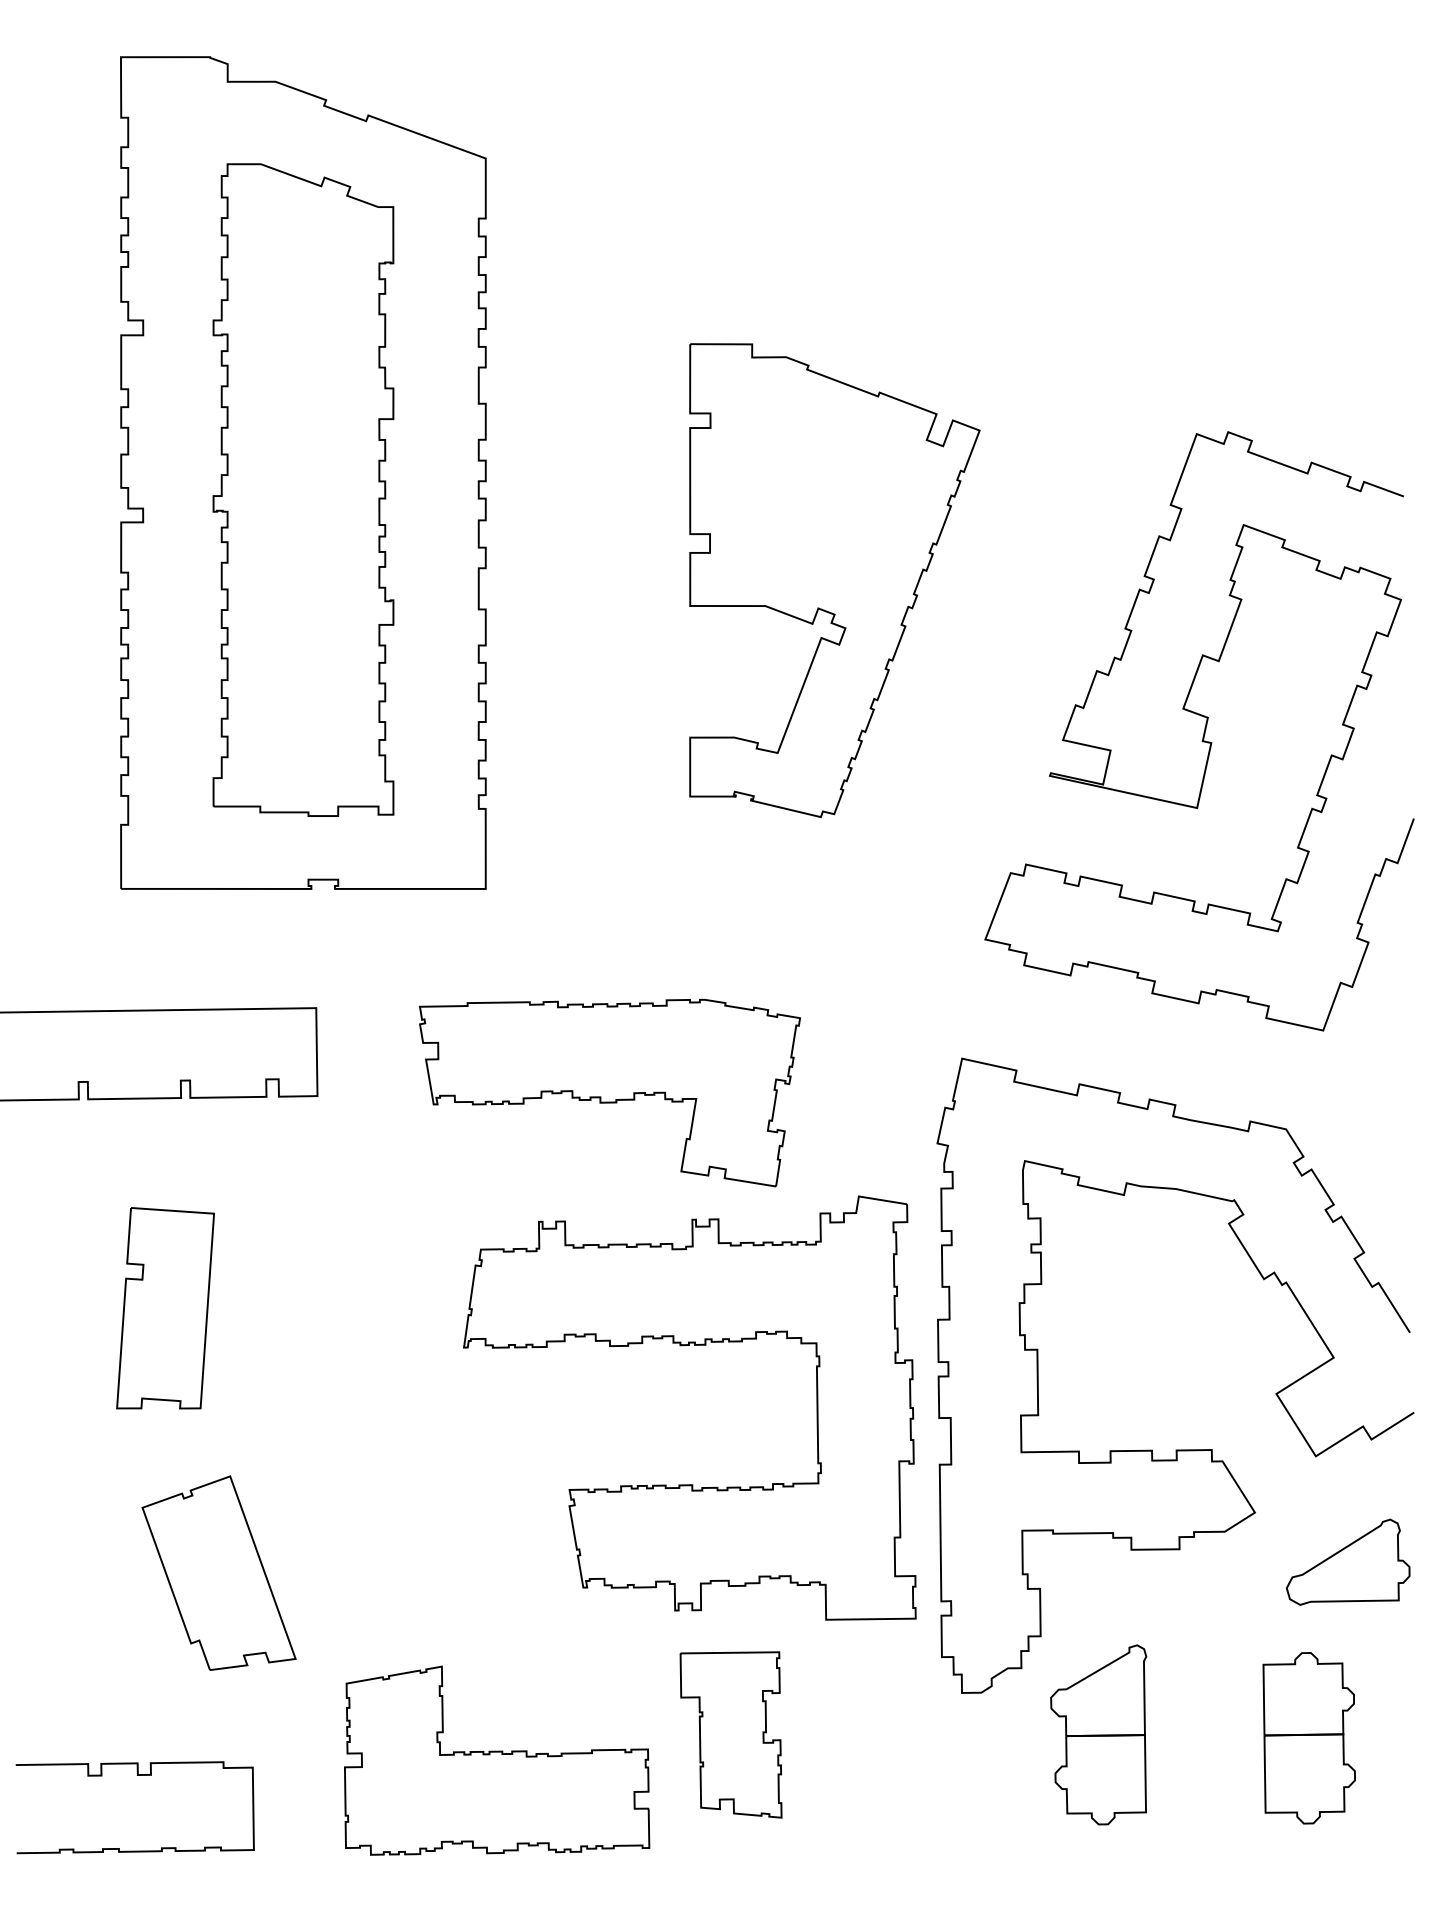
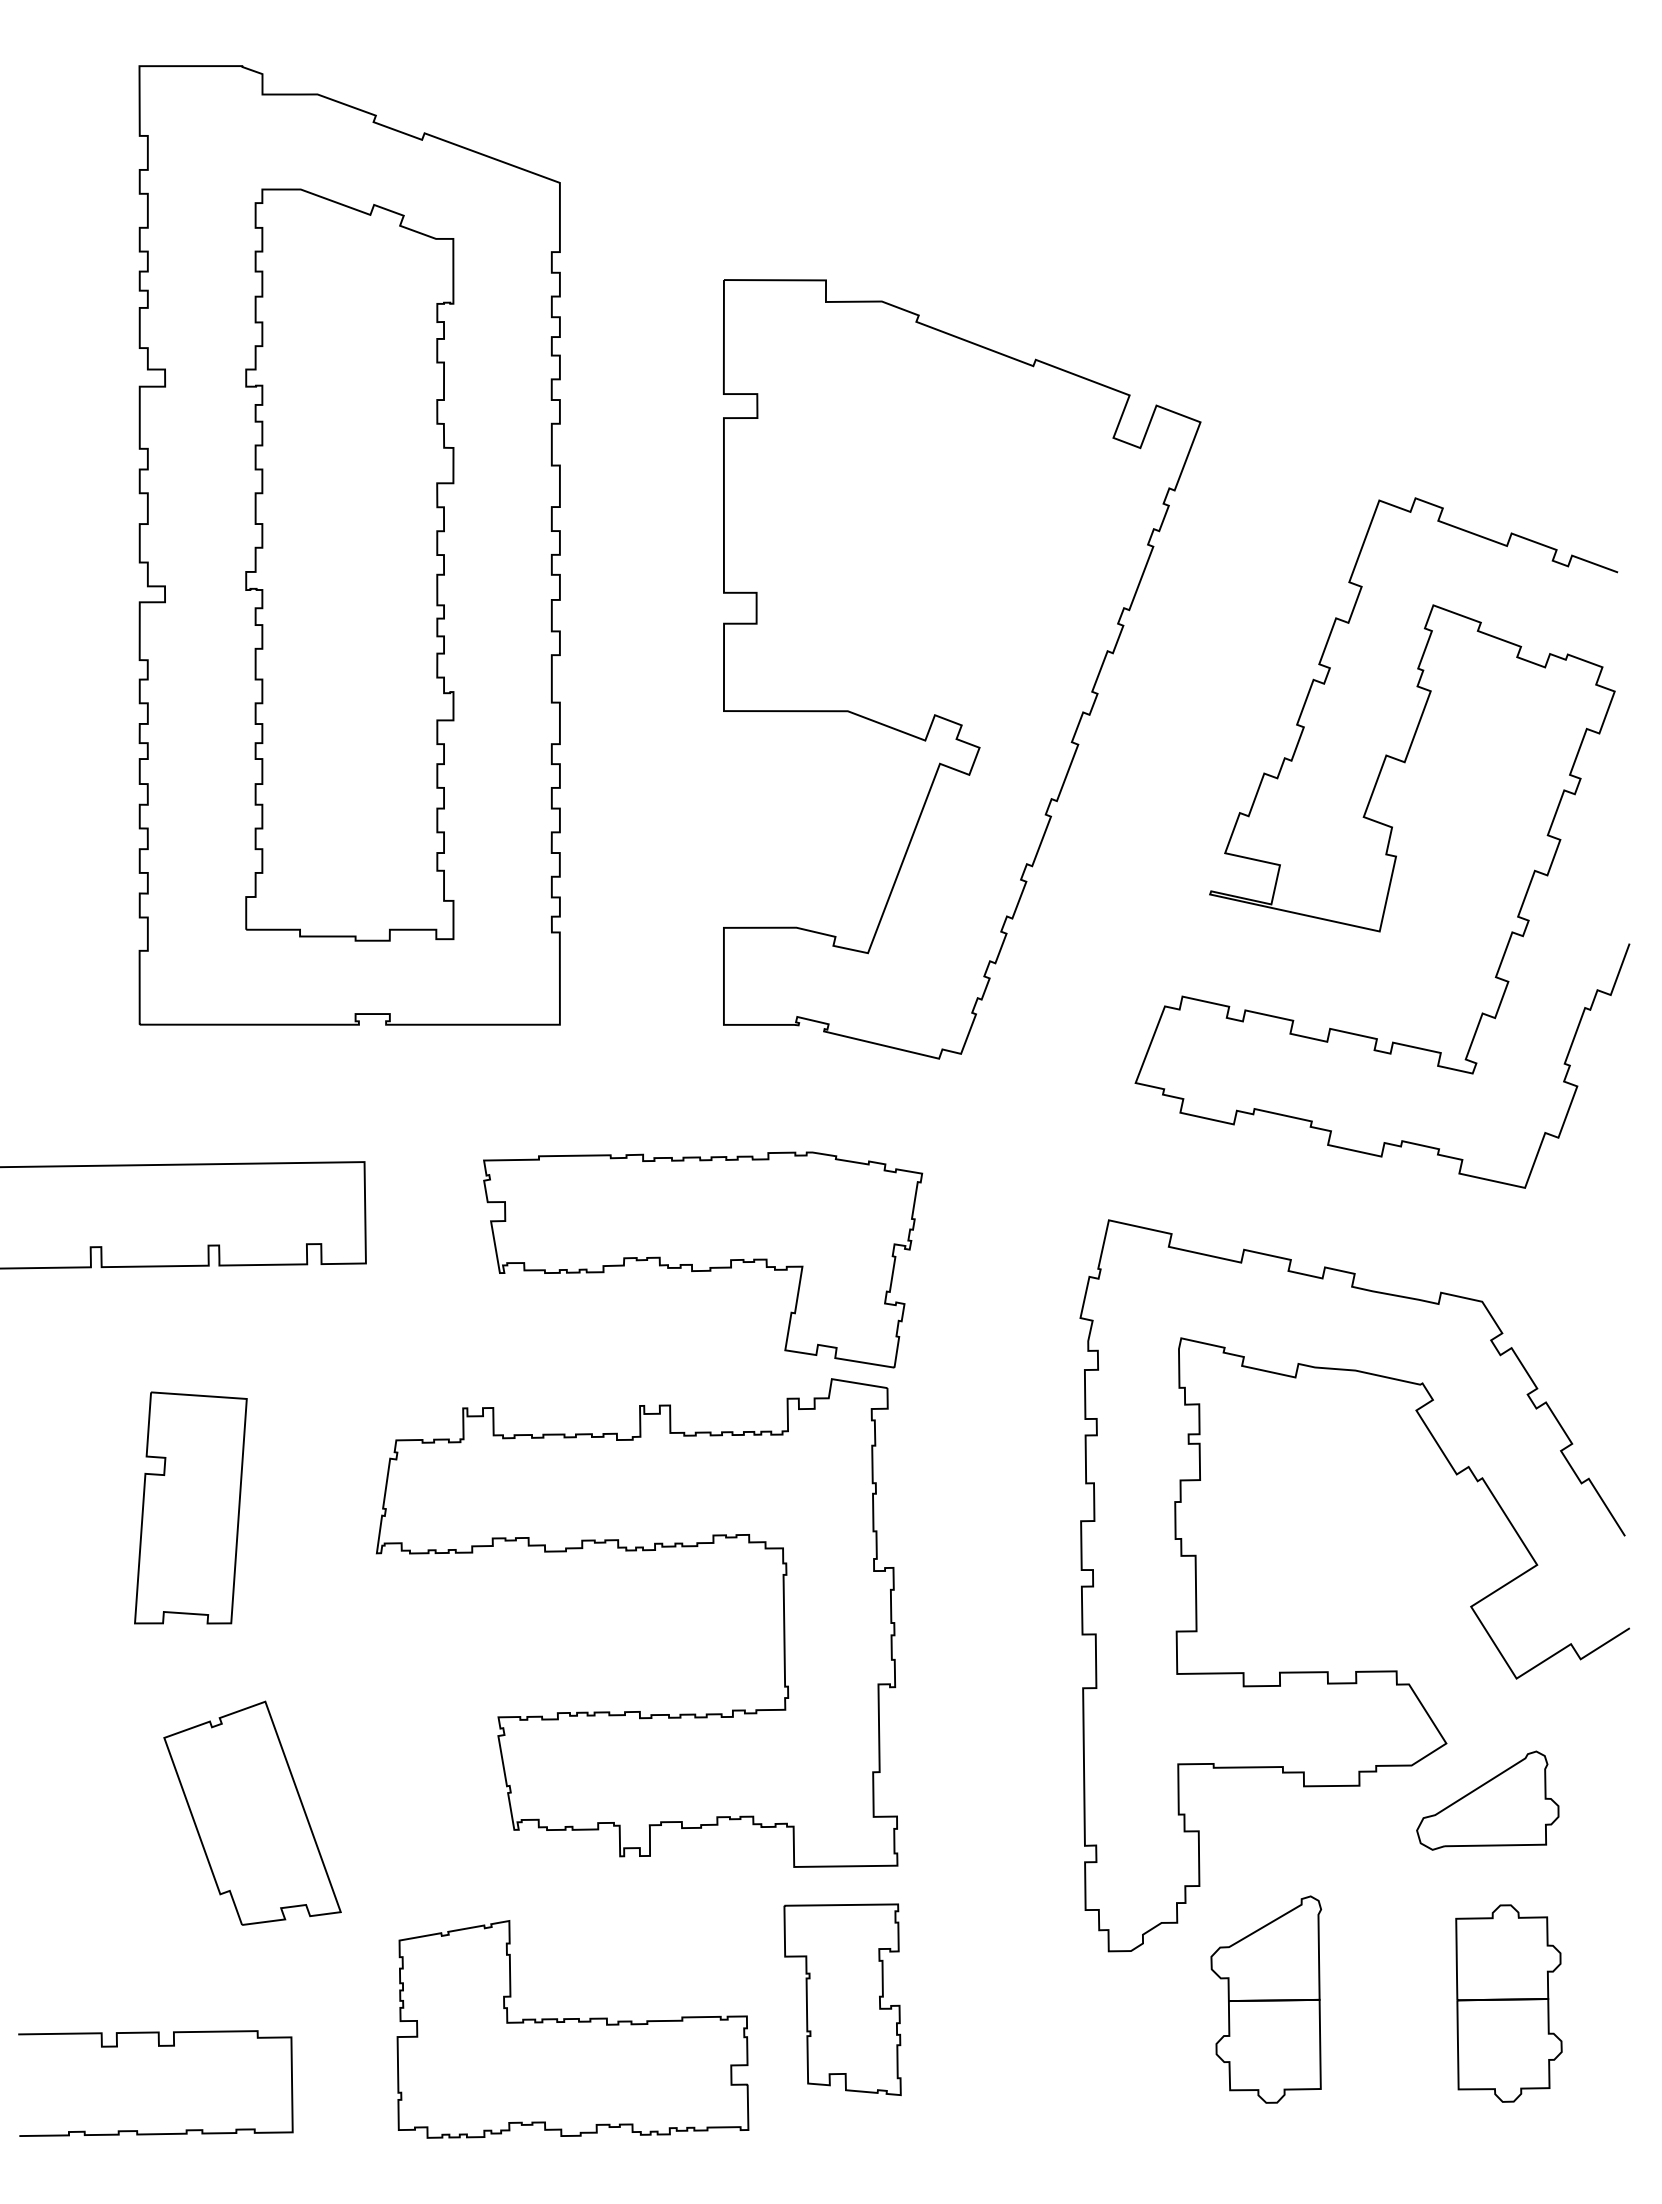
part: (835, 580) -> (962, 669), size x1.43
part: (689, 1346) -> (636, 1551), moved
part: (1347, 1562) -> (1487, 1800), moved

